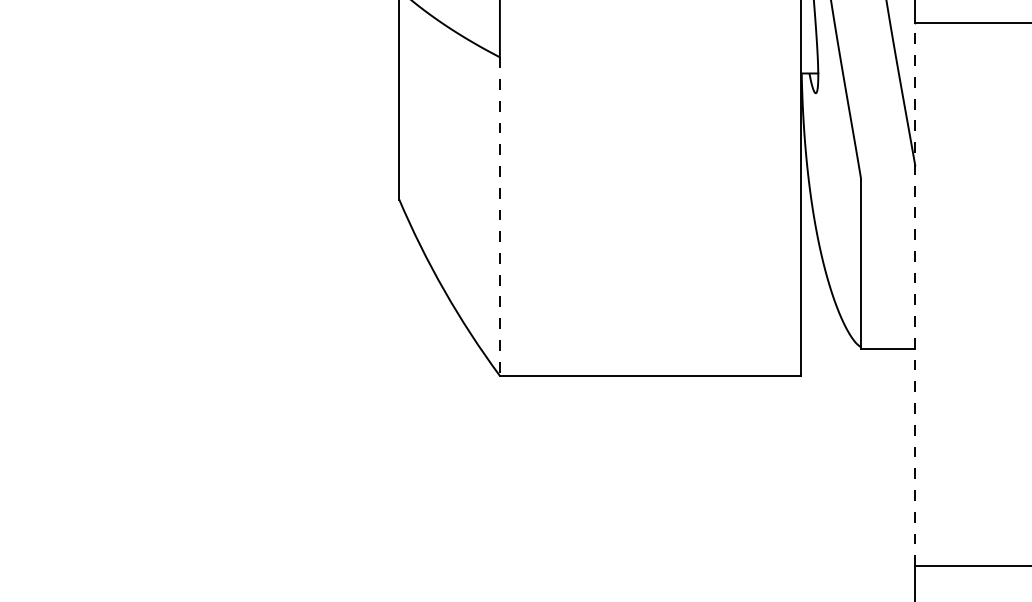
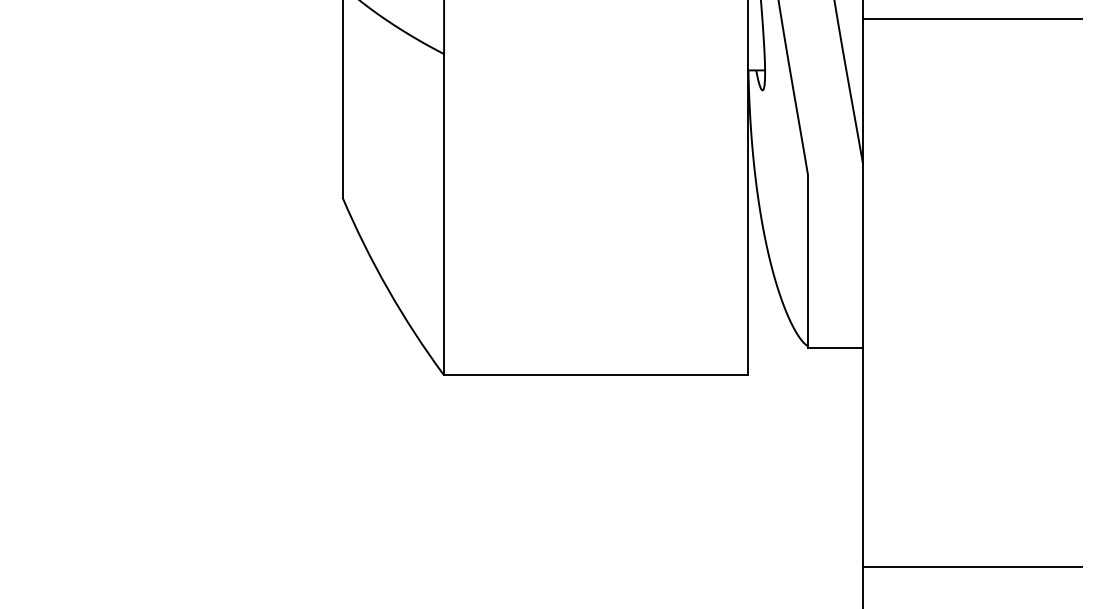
line: (500, 216) -> (444, 214), dashed -> solid
line: (915, 293) -> (863, 292), dashed -> solid

